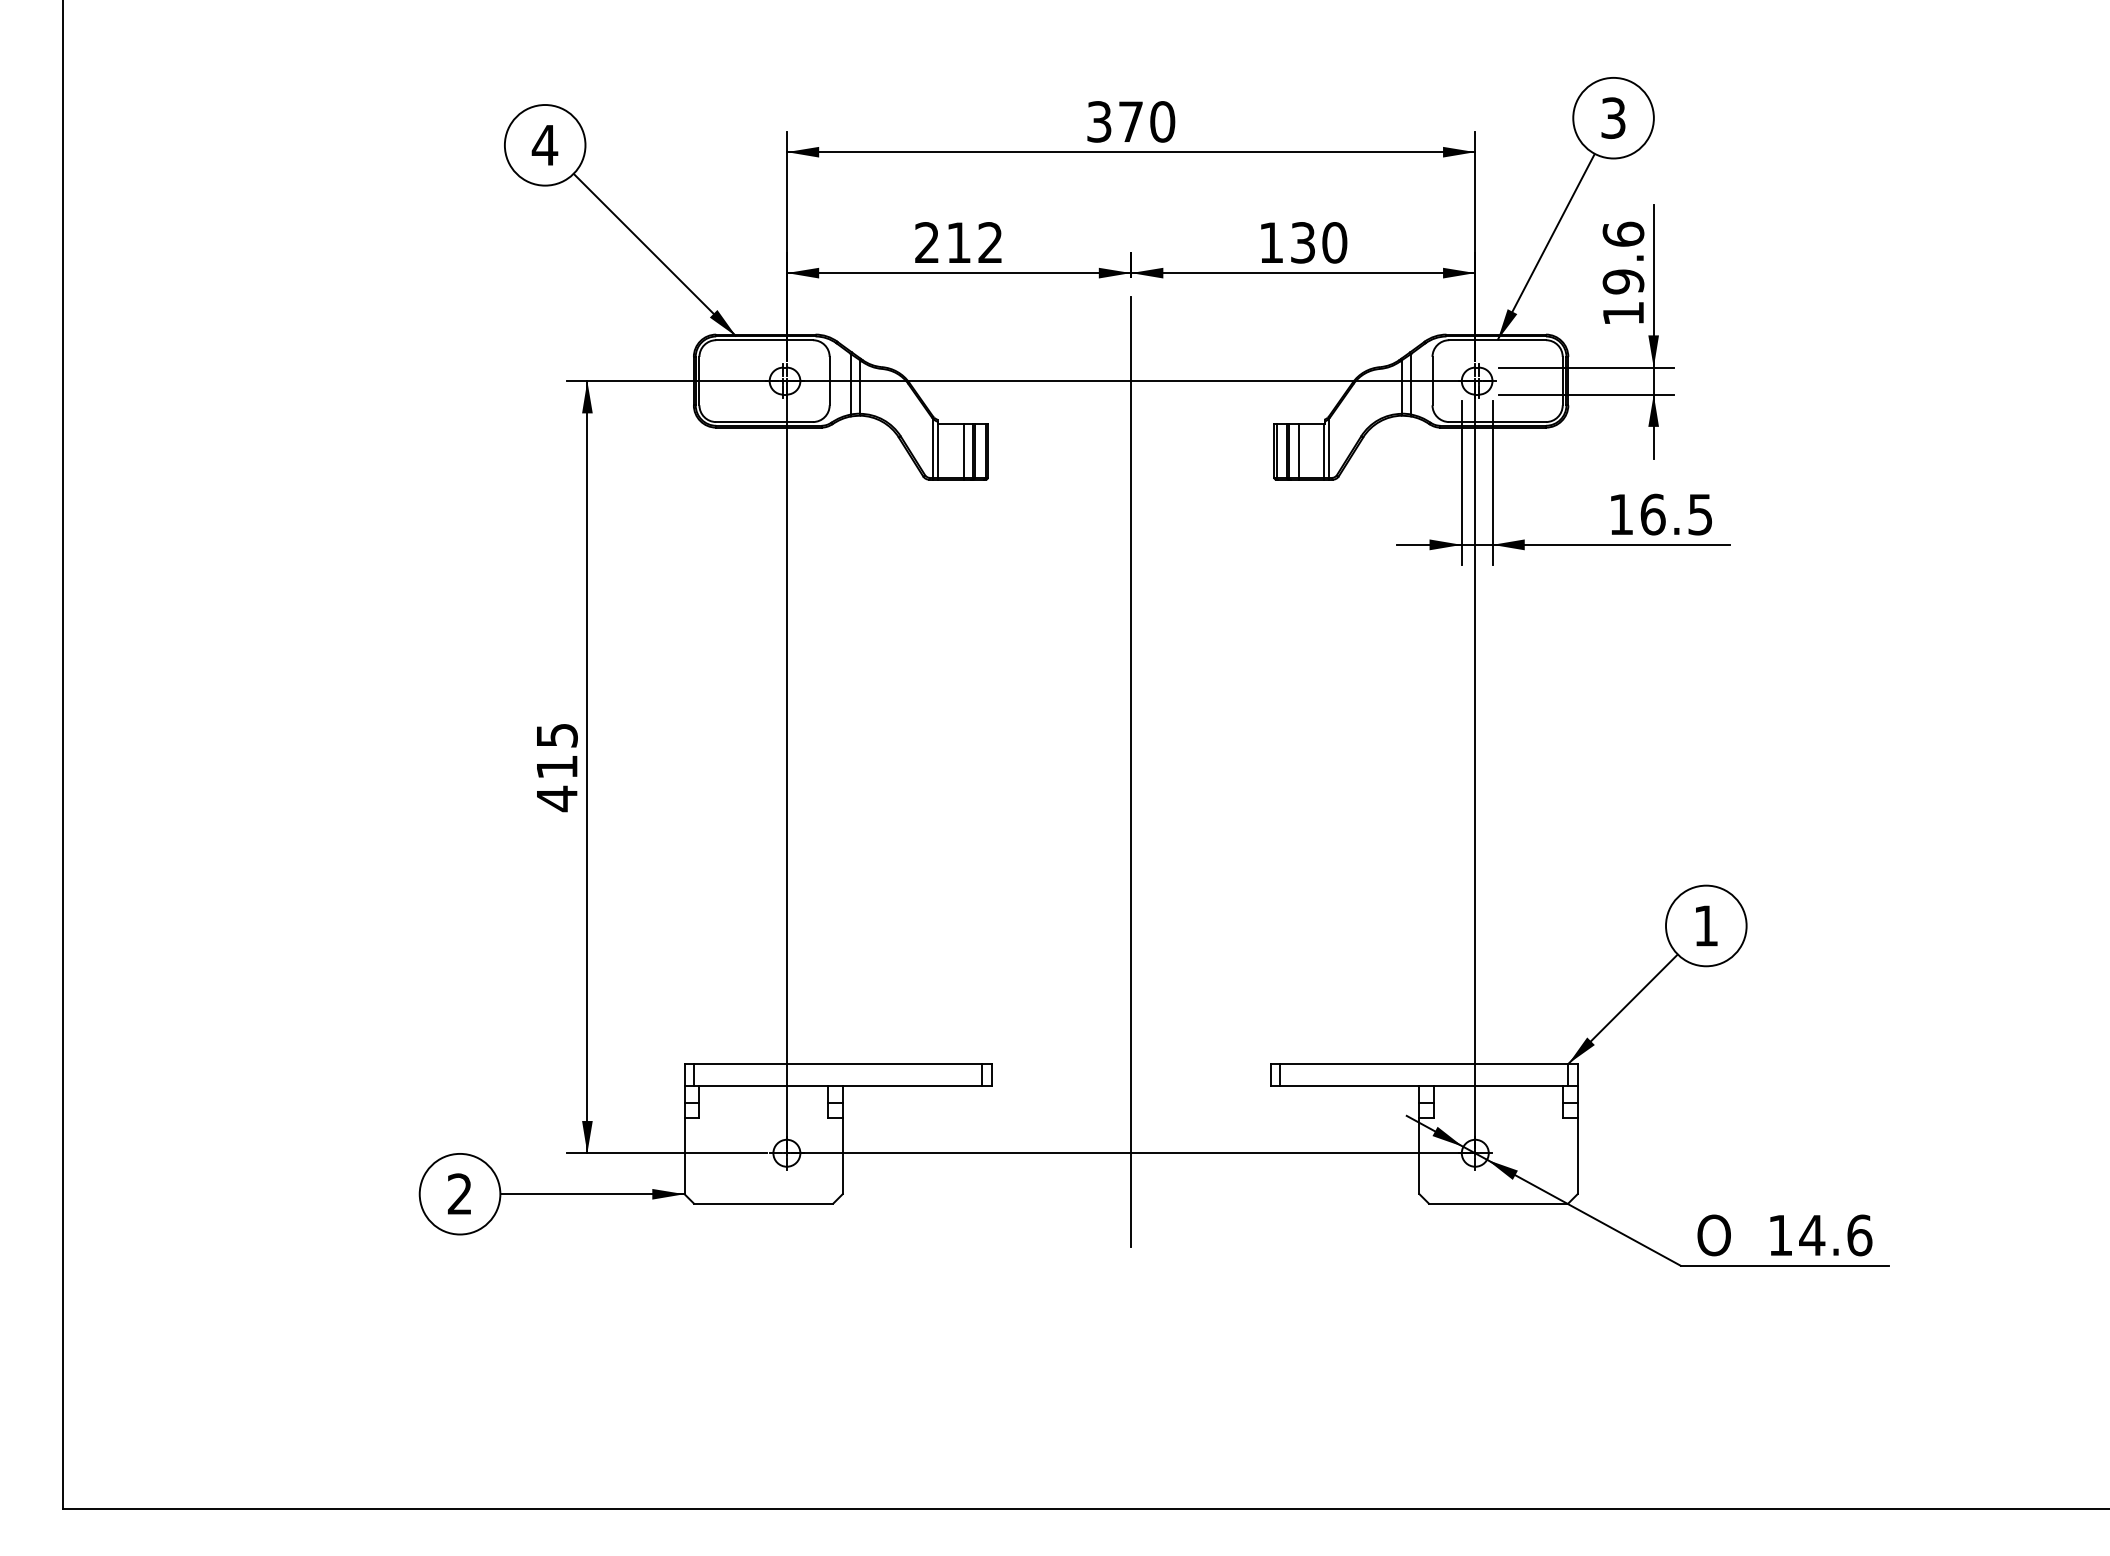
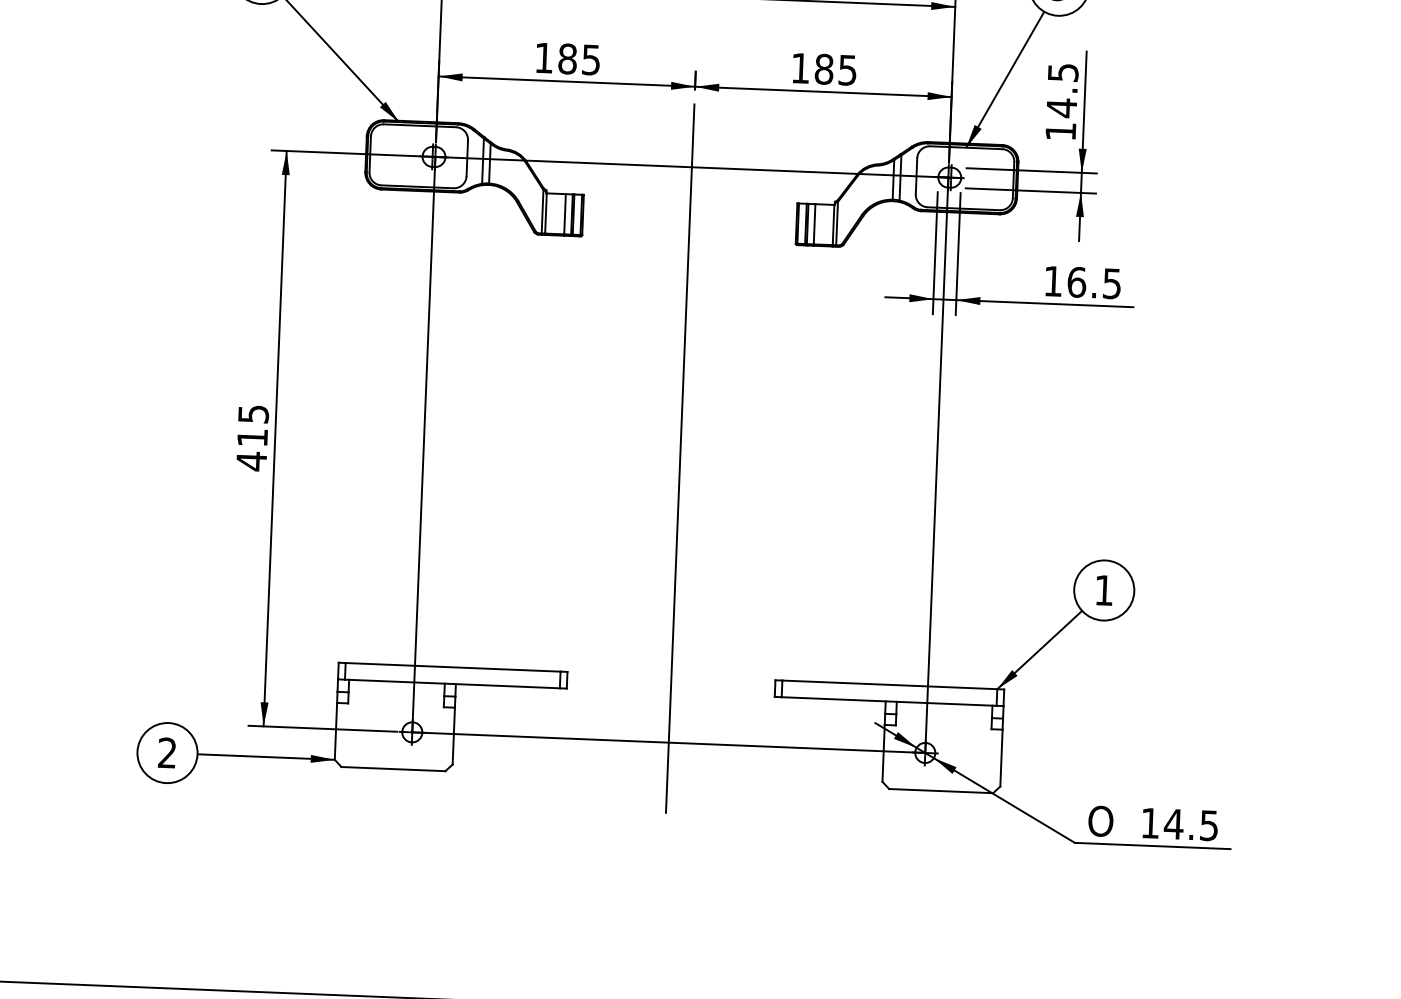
text: (958, 242) -> (567, 58), 212 -> 185
text: (1318, 242) -> (835, 69), 130 -> 185
text: (1623, 258) -> (1062, 90), 19.6 -> 14.5
text: (1859, 1235) -> (1209, 825), 14.6 -> 14.5

